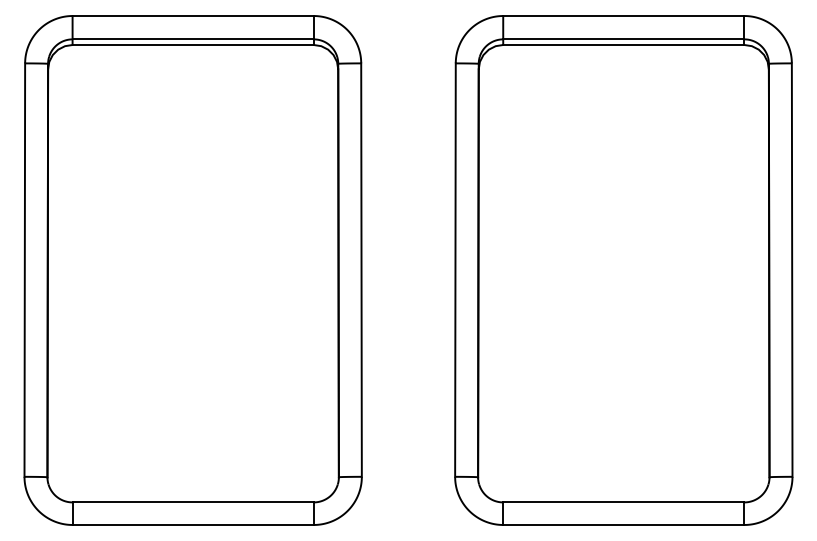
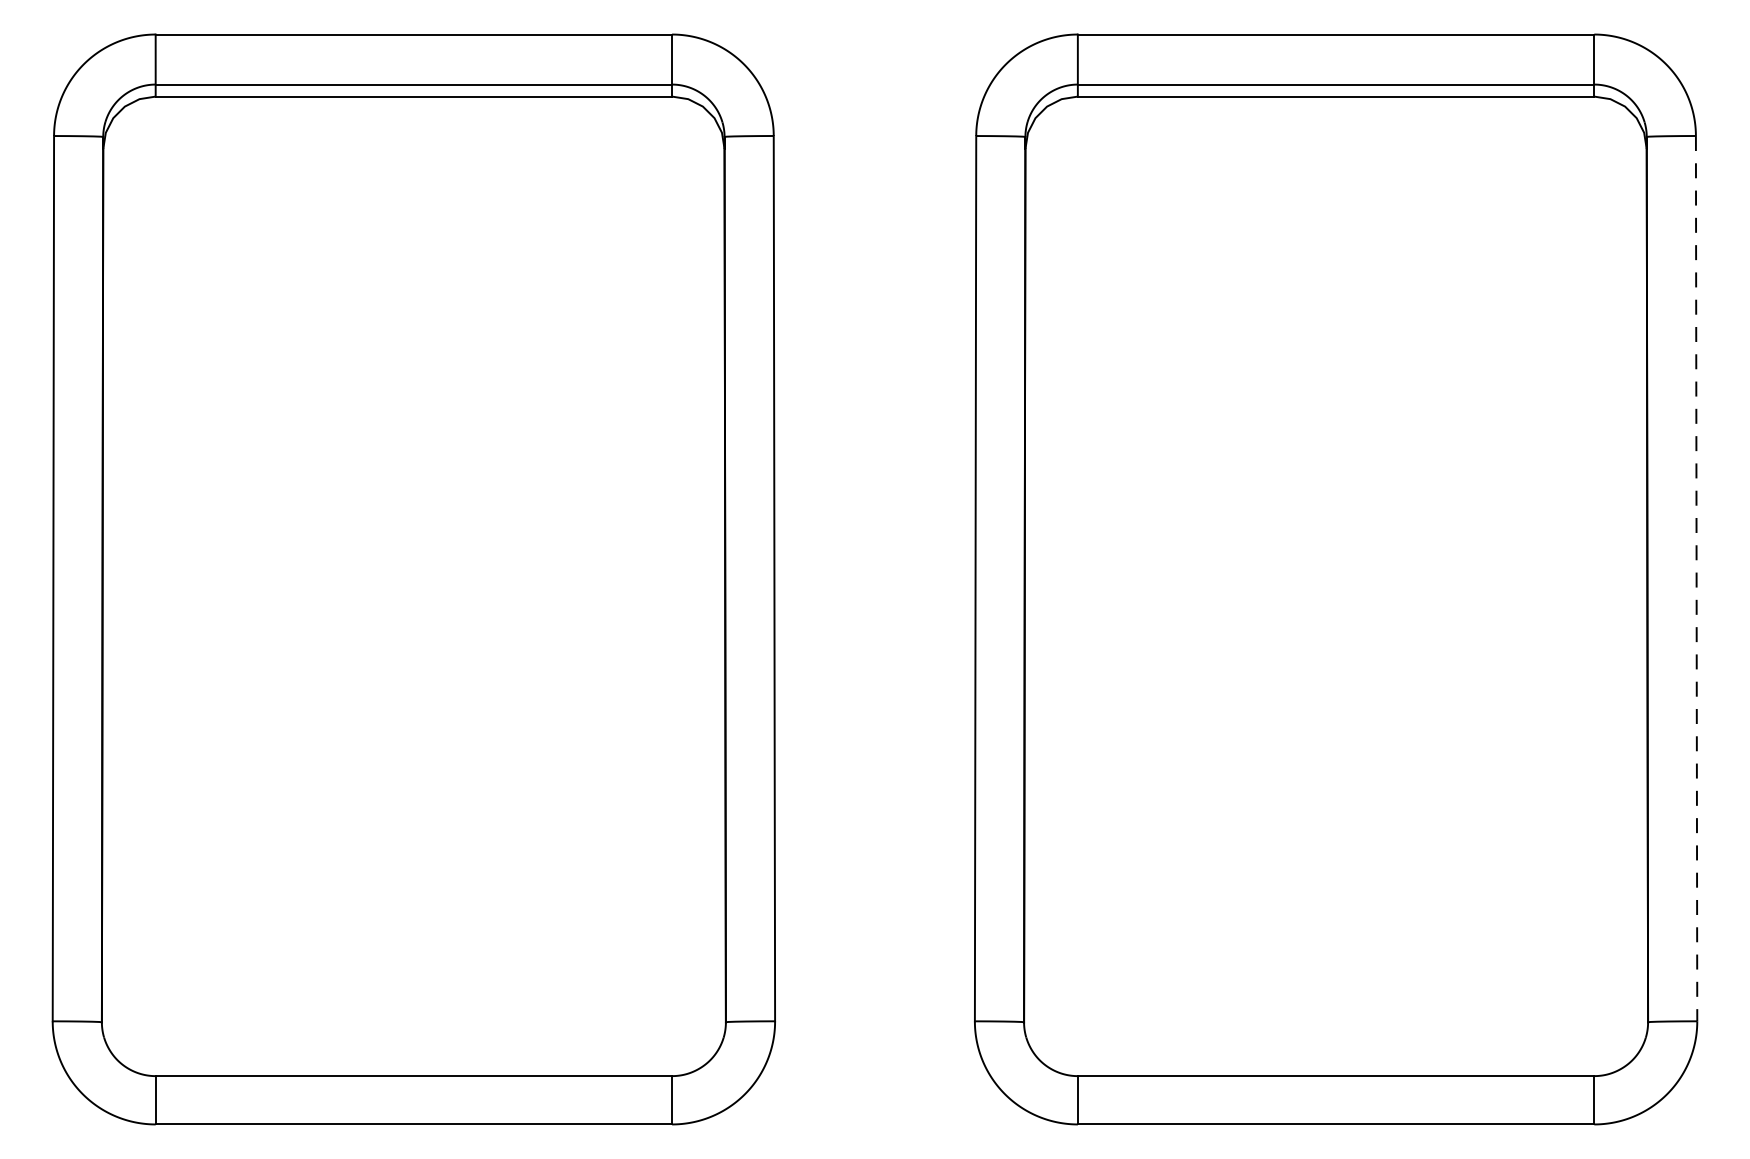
line: (792, 270) -> (1697, 579), solid -> dashed

